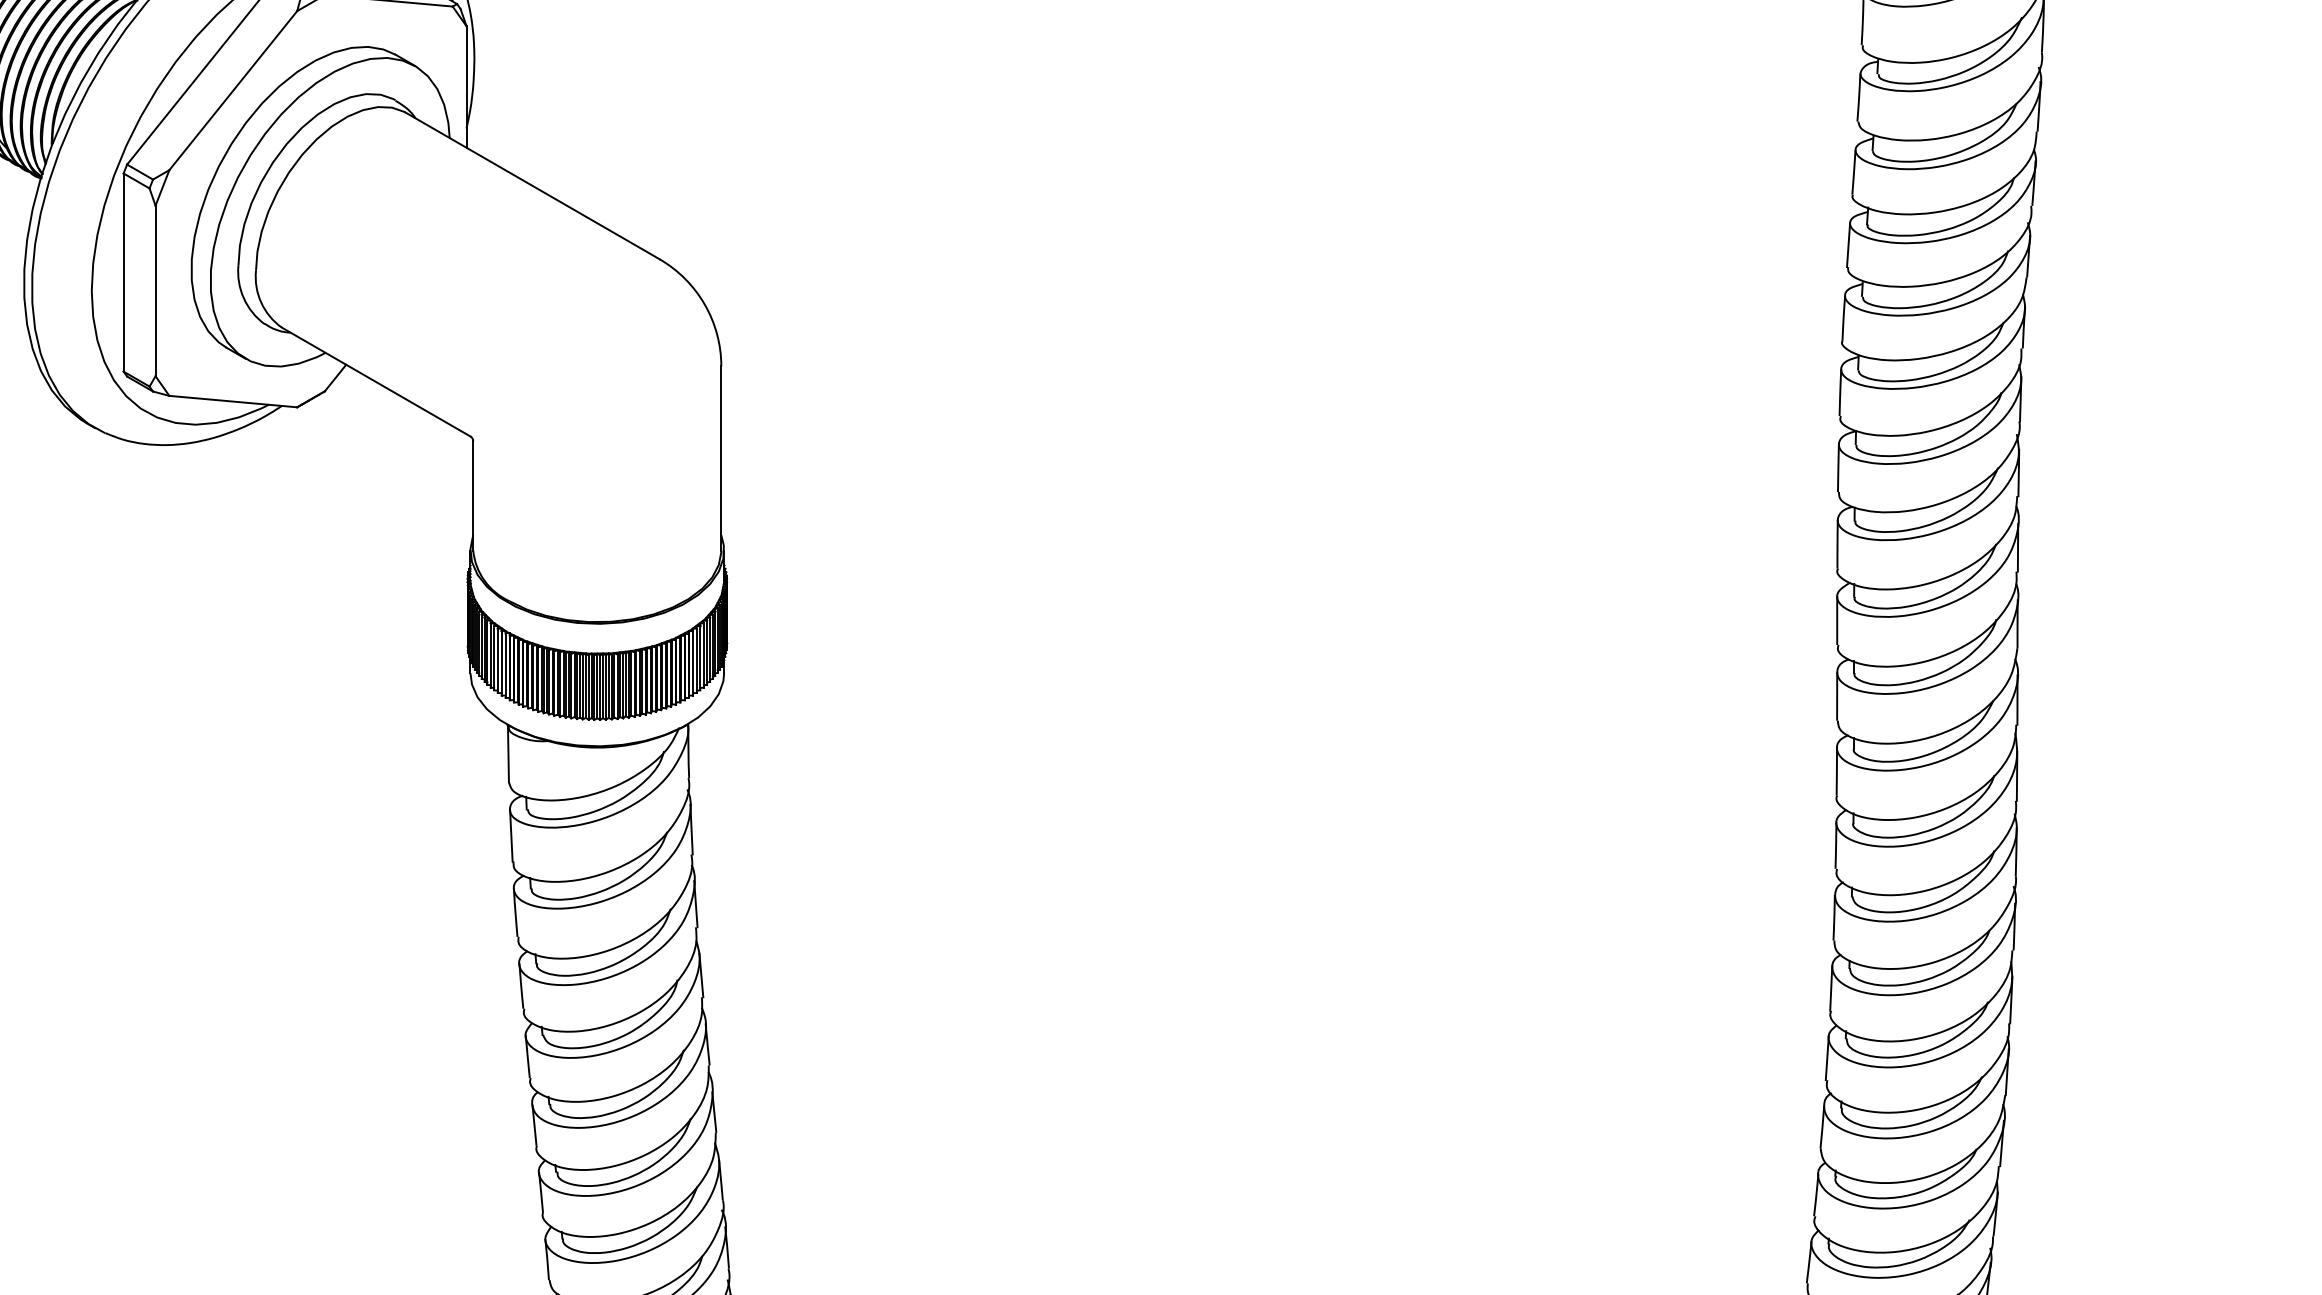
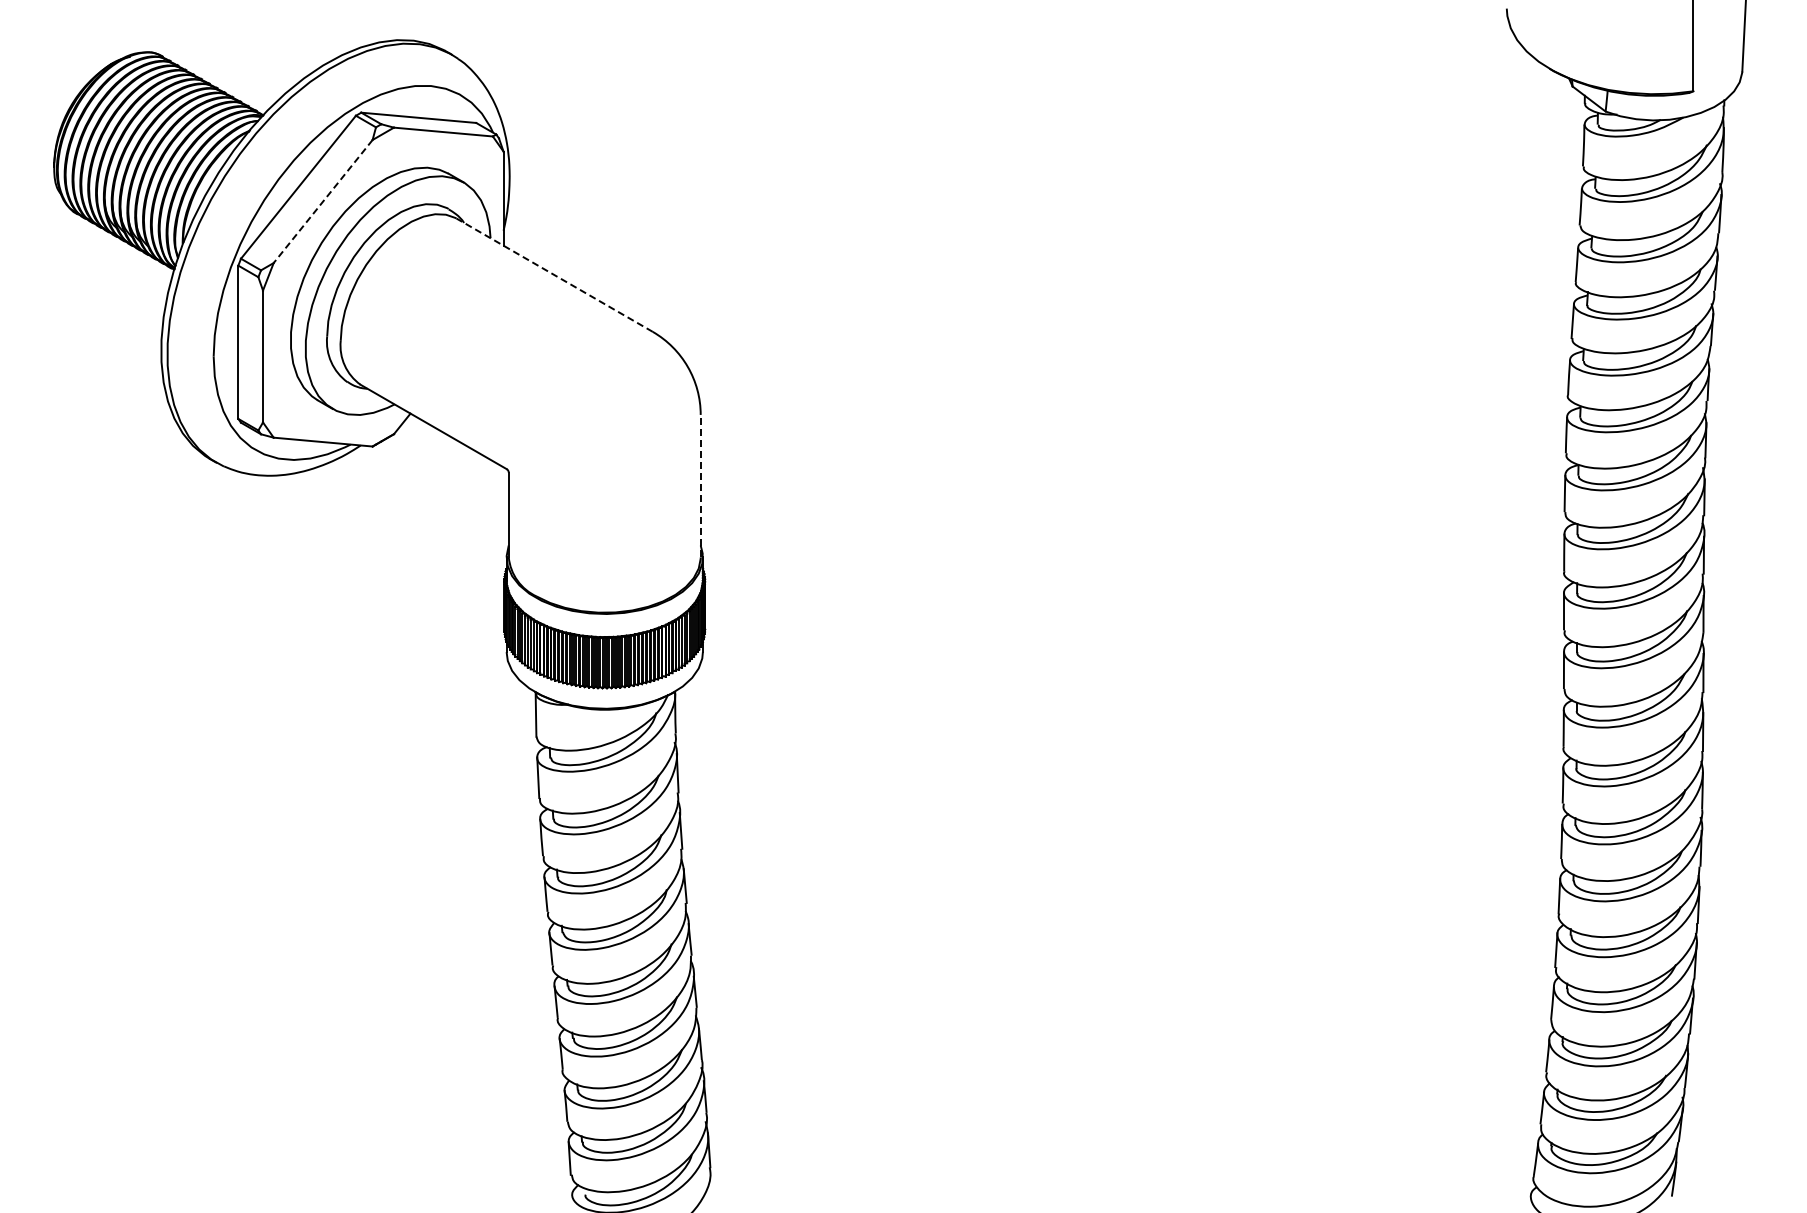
line: (233, 90) -> (323, 201), solid -> dashed
line: (532, 184) -> (554, 274), solid -> dashed
line: (721, 457) -> (700, 485), solid -> dashed

